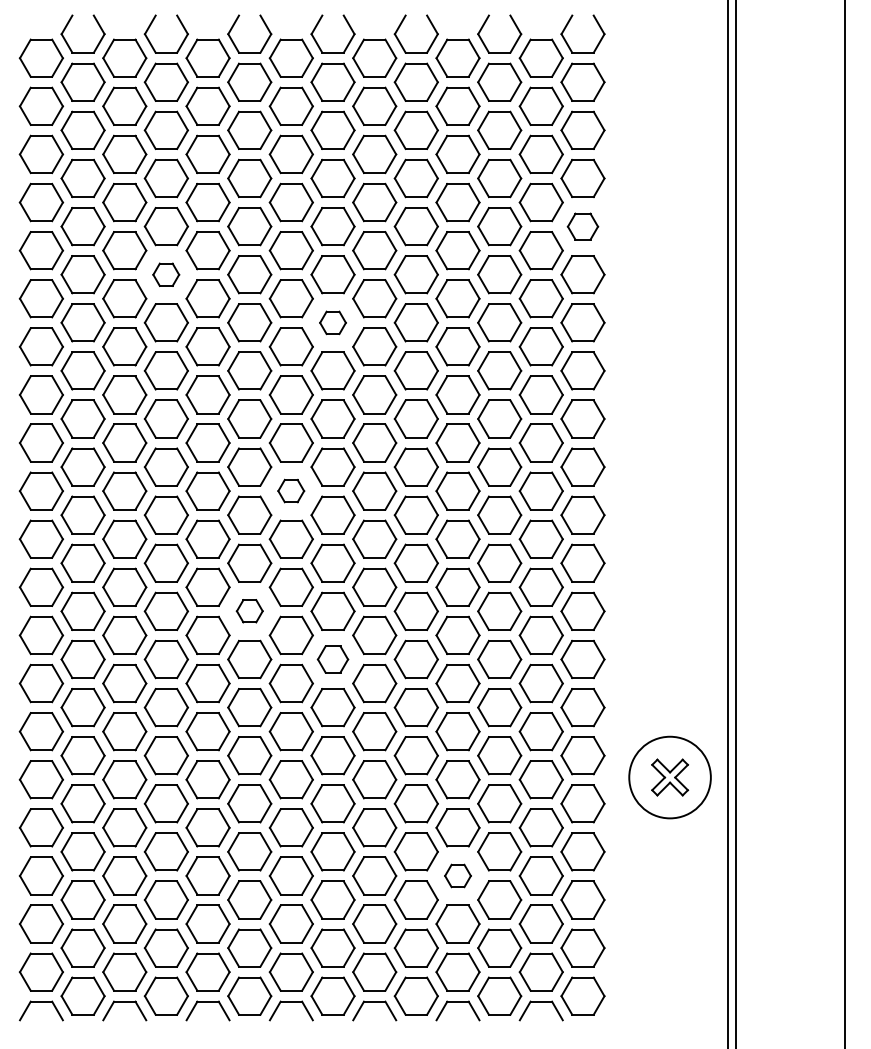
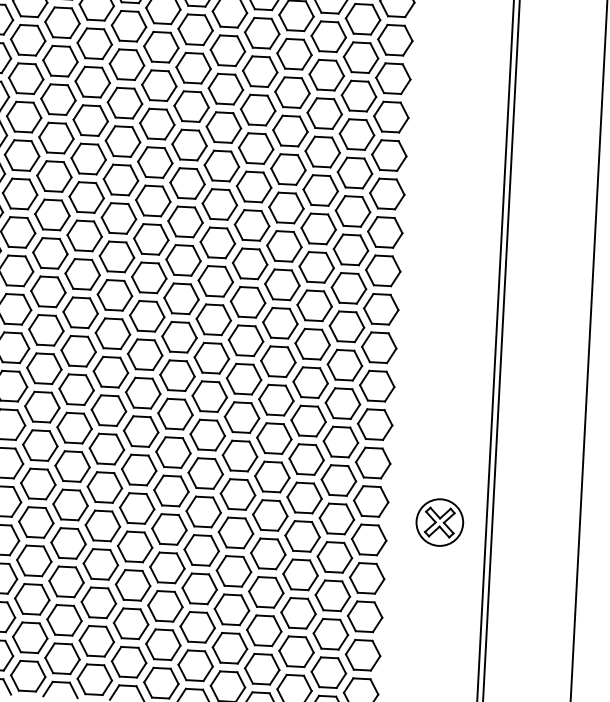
part: (582, 226) -> (392, 78), size x1.43
part: (165, 274) -> (57, 99), size x1.67
part: (332, 322) -> (189, 144), size x1.67
part: (290, 490) -> (148, 277), size x1.67
part: (249, 610) -> (110, 371), size x1.67
part: (332, 659) -> (175, 414), size x1.43
circle: (669, 777) -> (439, 522), size x0.71
part: (457, 875) -> (265, 591), size x1.67

